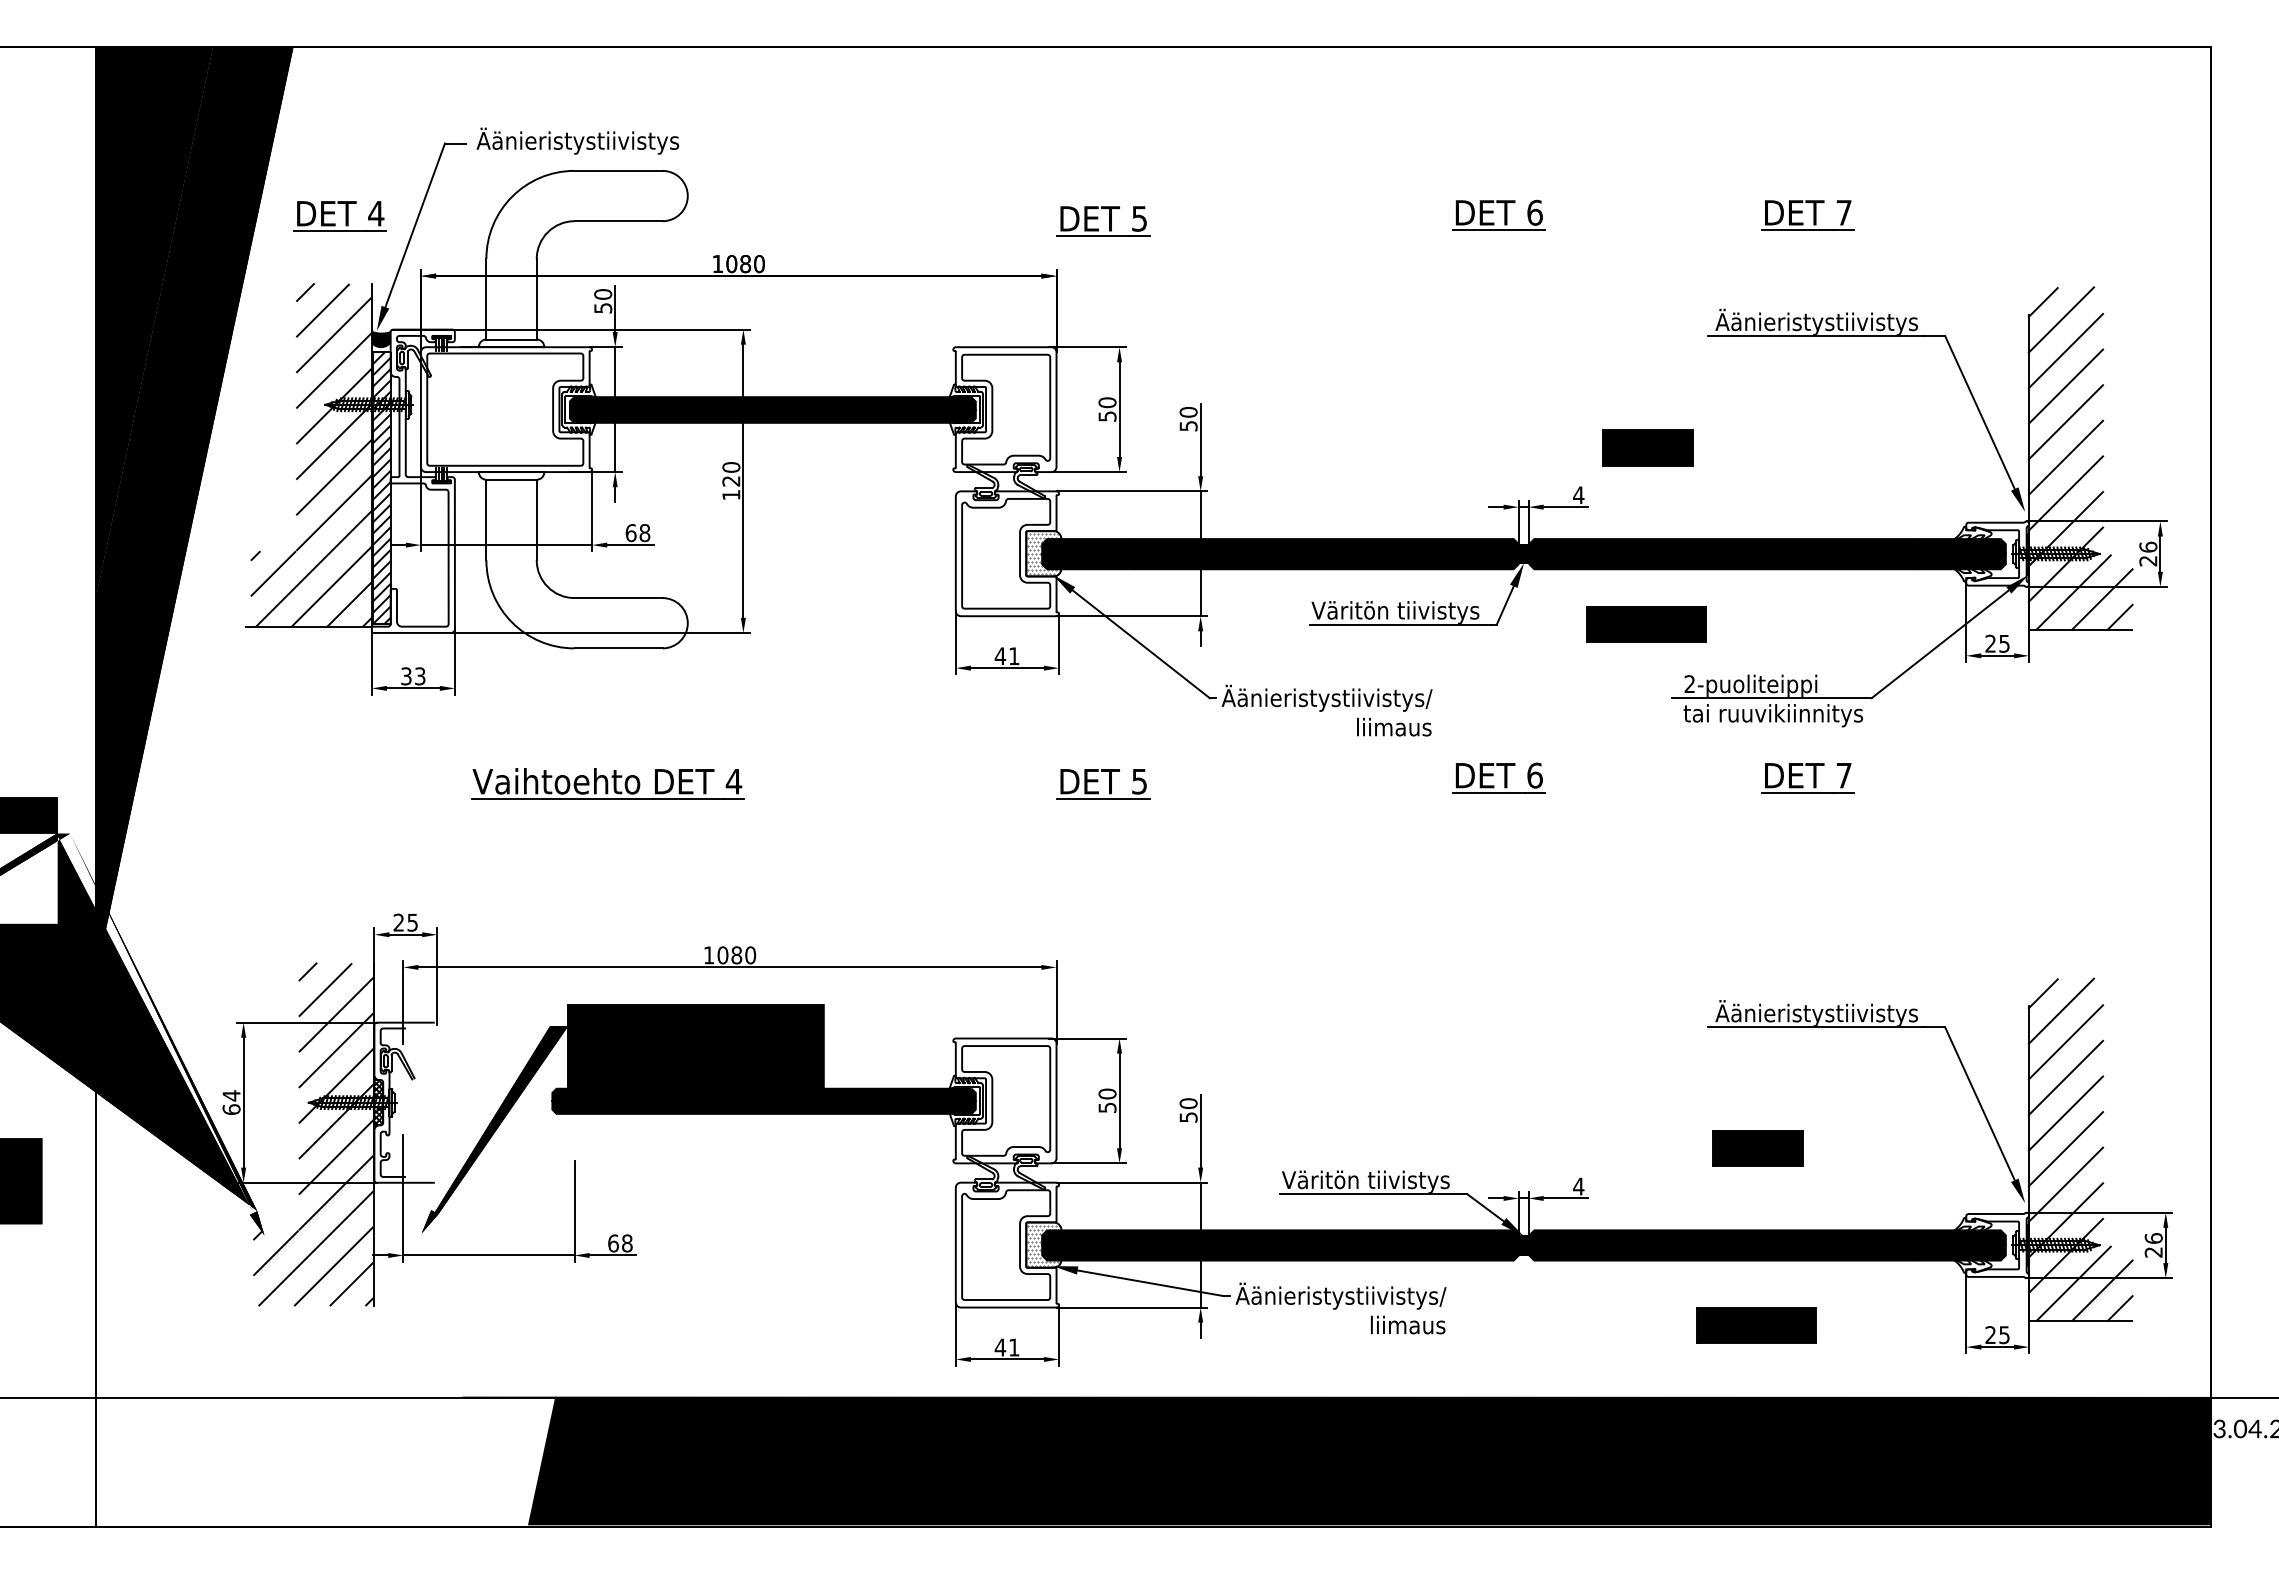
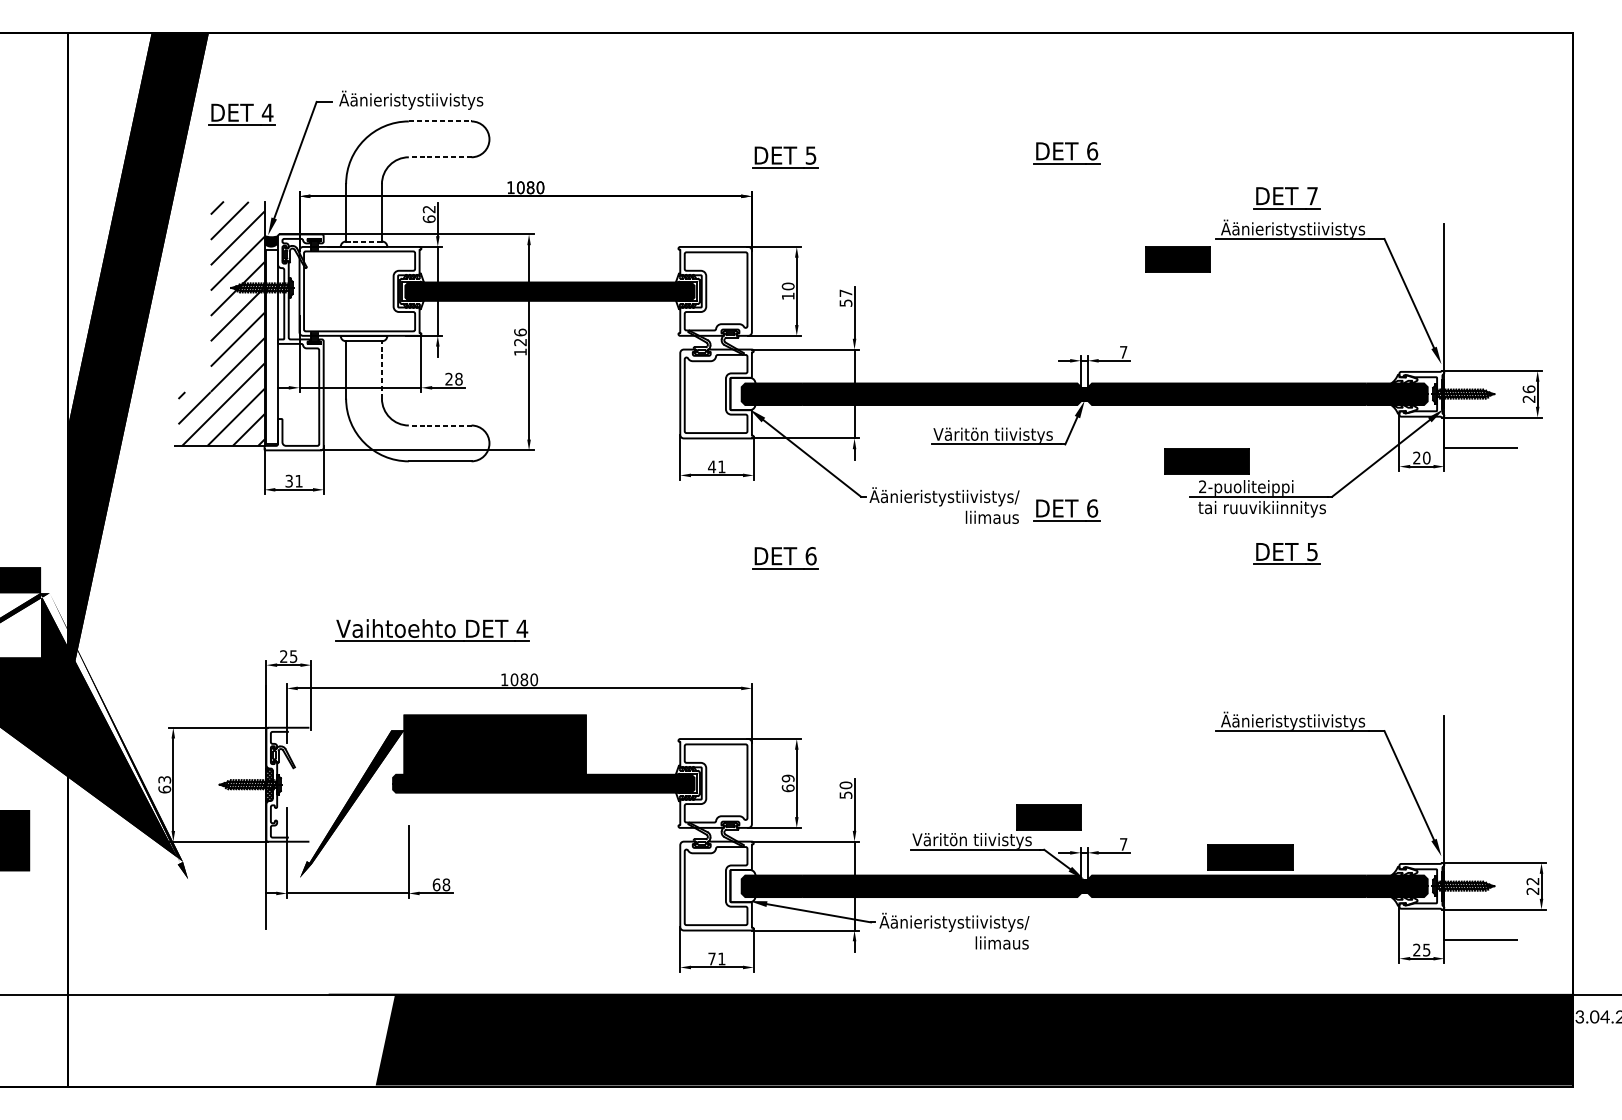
line: (619, 170) -> (440, 121), solid -> dashed
part: (1807, 215) -> (1286, 198), moved
part: (339, 216) -> (241, 114), moved
line: (618, 221) -> (440, 157), solid -> dashed
text: (603, 301) -> (429, 214), 50 -> 62
fill: (154, 322) -> (109, 229), removed
line: (511, 339) -> (363, 241), solid -> dashed
text: (1188, 411) -> (845, 292), 50 -> 57
text: (1107, 416) -> (788, 296), 50 -> 10
part: (1647, 447) -> (1178, 259), moved
hatch: (2080, 458) -> (1480, 326), removed
text: (731, 467) -> (520, 332), 120 -> 126
hatch: (381, 488) -> (271, 347), removed
text: (1578, 495) -> (1123, 352), 4 -> 7
line: (536, 519) -> (381, 369), solid -> dashed
text: (630, 533) -> (448, 379), 68 -> 28
hatch: (1043, 554) -> (742, 394), removed
line: (618, 598) -> (440, 425), solid -> dashed
part: (1646, 624) -> (1206, 461), moved
text: (2004, 643) -> (1426, 457), 25 -> 20
text: (420, 676) -> (299, 481), 33 -> 31
text: (1843, 775) -> (1312, 551), 7 -> 5
part: (1498, 777) -> (1066, 509), moved
text: (1139, 781) -> (811, 556), 5 -> 6
part: (607, 783) -> (432, 630), moved
text: (231, 1095) -> (164, 779), 64 -> 63
text: (1107, 1100) -> (788, 783), 50 -> 69
hatch: (313, 1134) -> (223, 807), removed
part: (1757, 1148) -> (1048, 817), moved
hatch: (2080, 1149) -> (1480, 818), removed
text: (1578, 1186) -> (1123, 844), 4 -> 7
text: (2153, 1238) -> (1532, 881), 26 -> 22
hatch: (1043, 1245) -> (742, 886), removed
part: (1756, 1325) -> (1250, 857), moved
text: (1000, 1347) -> (712, 958), 41 -> 71

